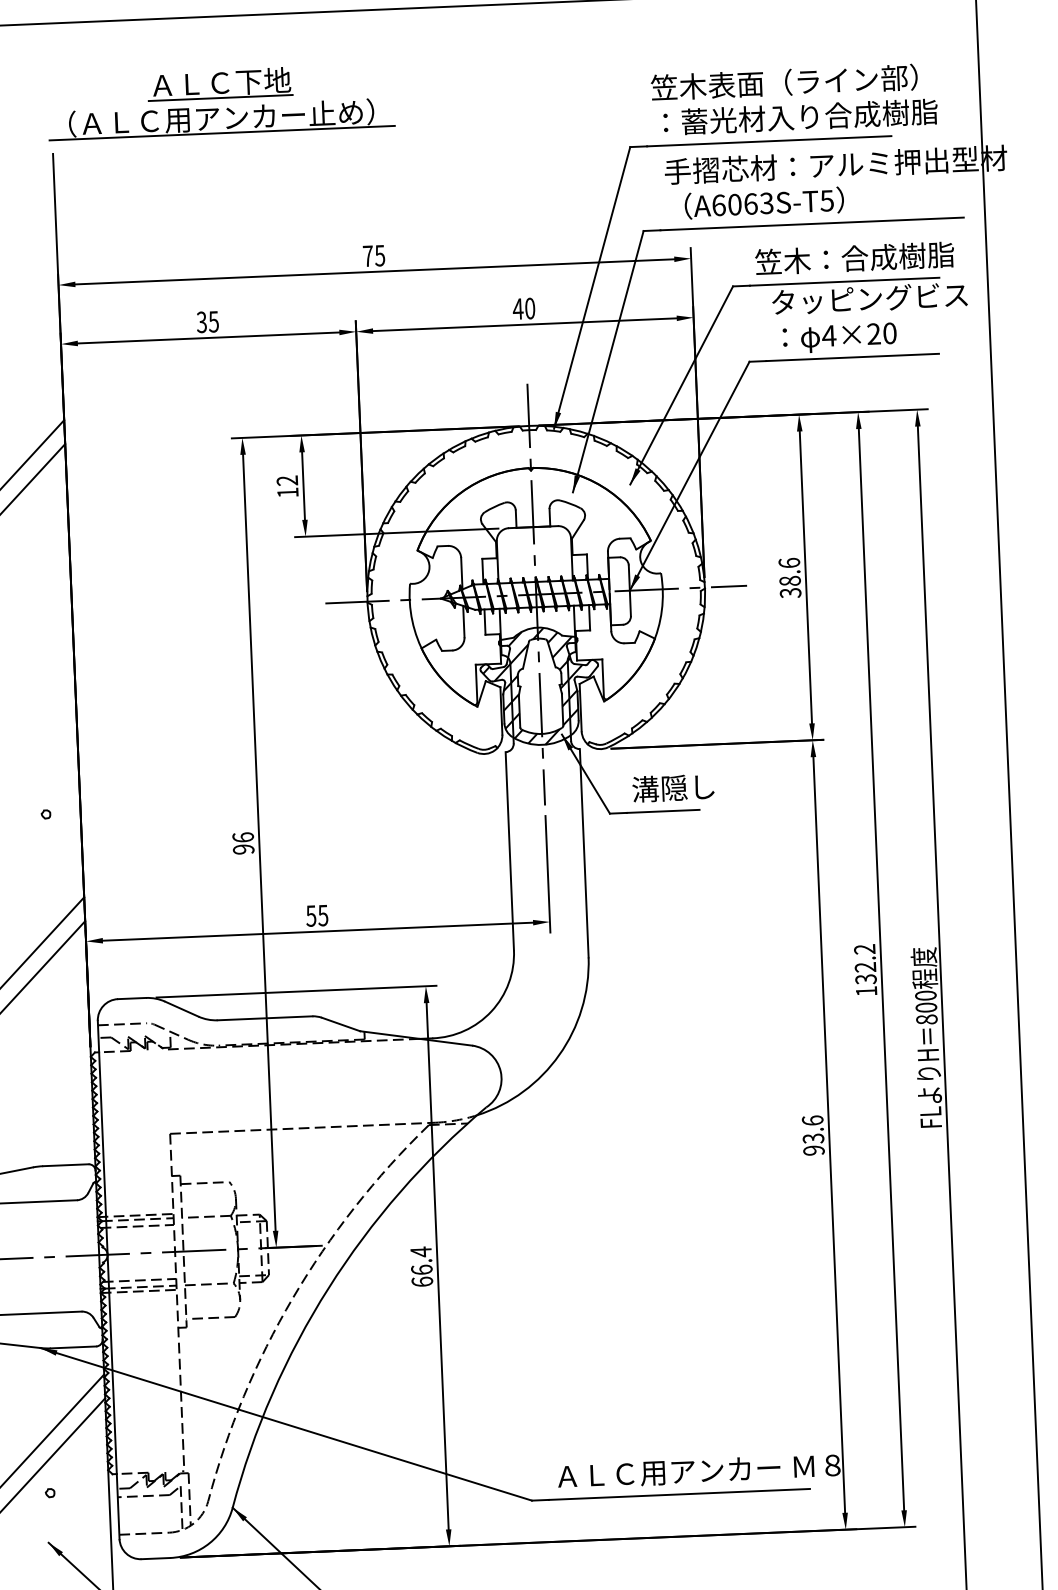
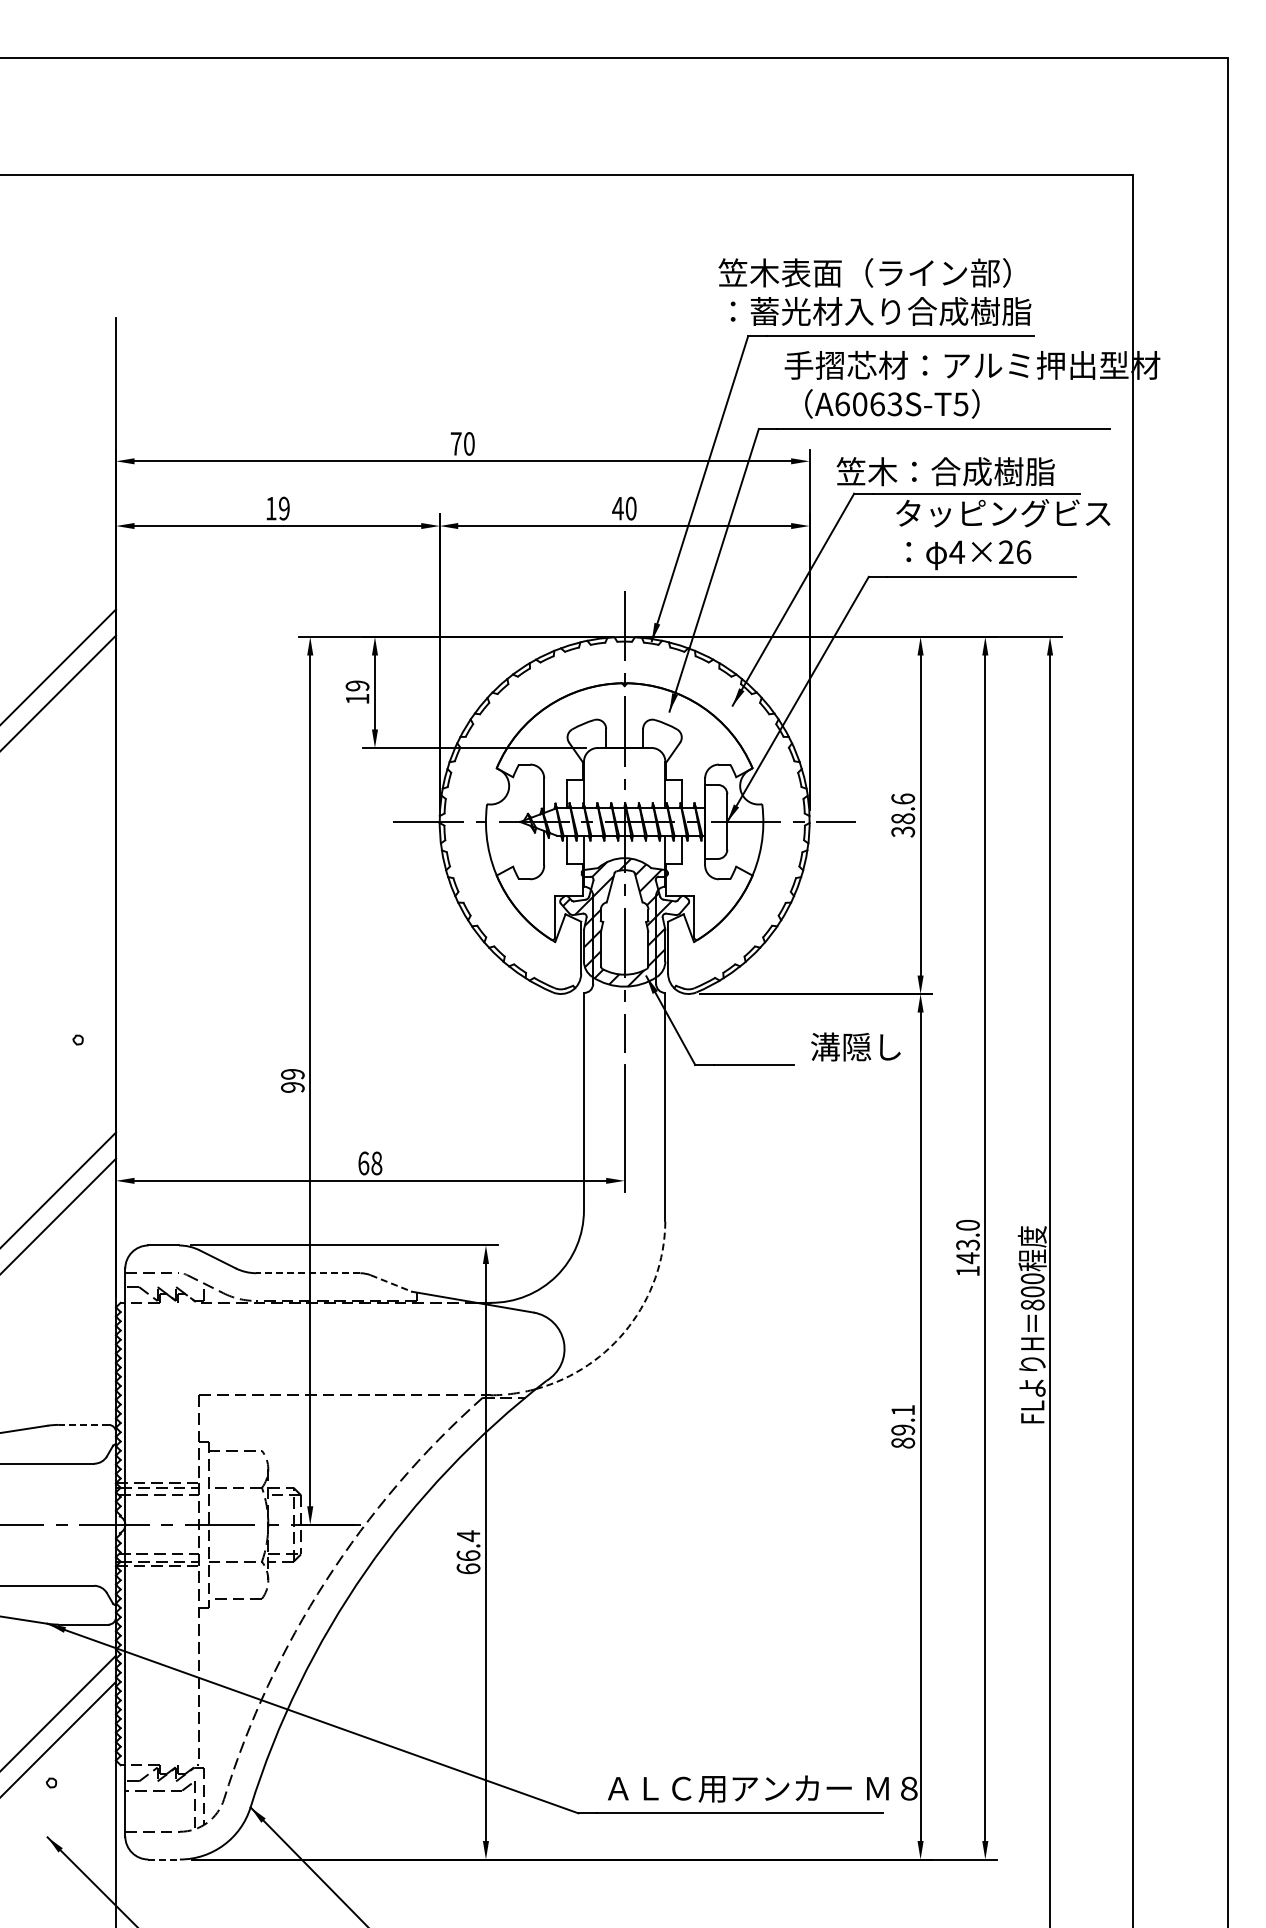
text: (793, 99) -> (874, 291), moved
part: (220, 101) -> (301, 267), removed
text: (379, 255) -> (468, 443), 75 -> 70
text: (854, 258) -> (945, 471), moved
text: (207, 321) -> (277, 508), 35 -> 19
text: (889, 333) -> (1023, 552), 4×20 -> 4×26
text: (287, 480) -> (357, 685), 12 -> 19
text: (673, 787) -> (855, 1046), moved
text: (242, 836) -> (292, 1073), 96 -> 99
text: (317, 915) -> (370, 1163), 55 -> 68
text: (864, 964) -> (967, 1241), 132.2 -> 143.0
line: (265, 1018) -> (308, 1273), solid -> dashed
line: (341, 1024) -> (391, 1283), solid -> dashed
arc: (559, 1054) -> (628, 1326), solid -> dashed
text: (813, 1135) -> (903, 1426), 93.6 -> 89.1
line: (65, 1164) -> (83, 1424), solid -> dashed
line: (156, 1558) -> (164, 1859), solid -> dashed

